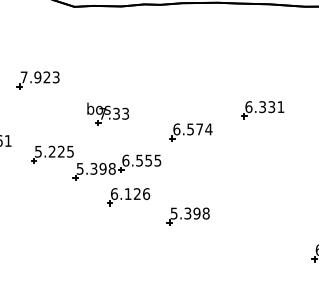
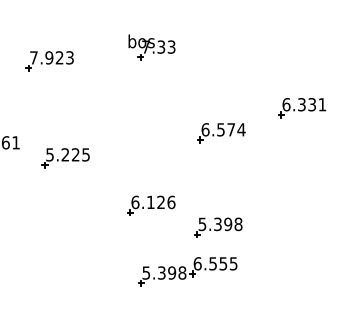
part: (37, 80) -> (48, 61), moved
part: (108, 113) -> (152, 46), moved
part: (116, 167) -> (187, 271), moved

